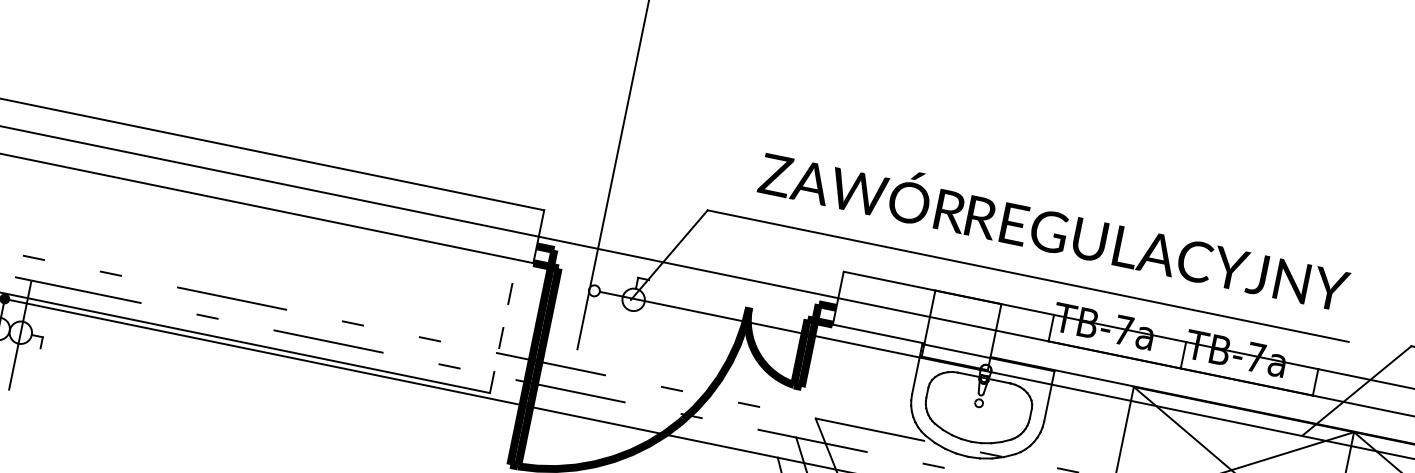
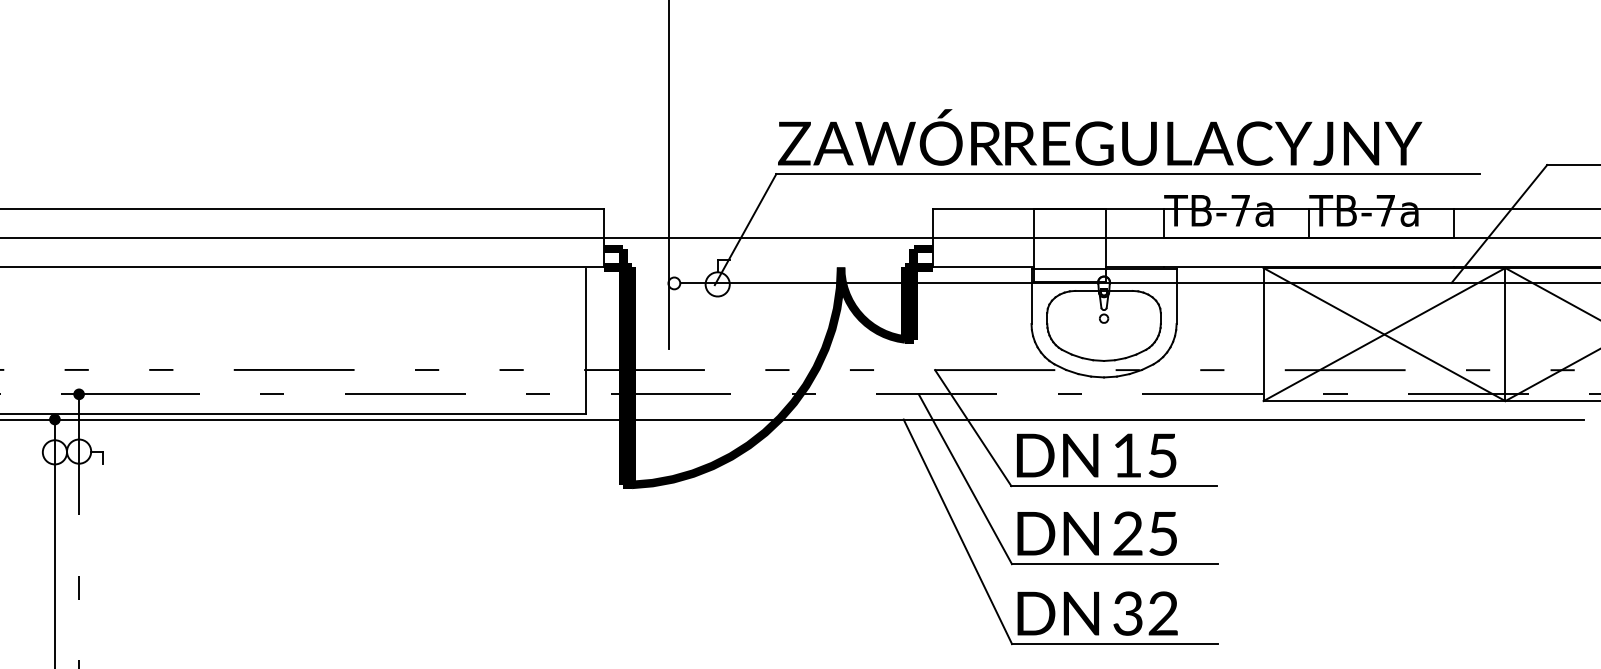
text: (1055, 227) -> (1100, 137), moved
fill: (30, 280) -> (78, 394), added
line: (503, 327) -> (586, 341), dashed -> solid

